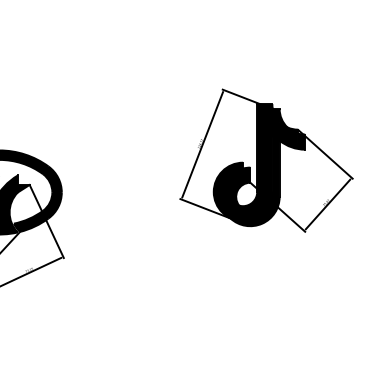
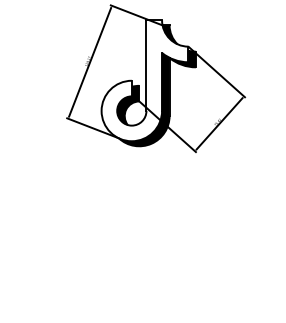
fill: (255, 162) -> (144, 80), removed

